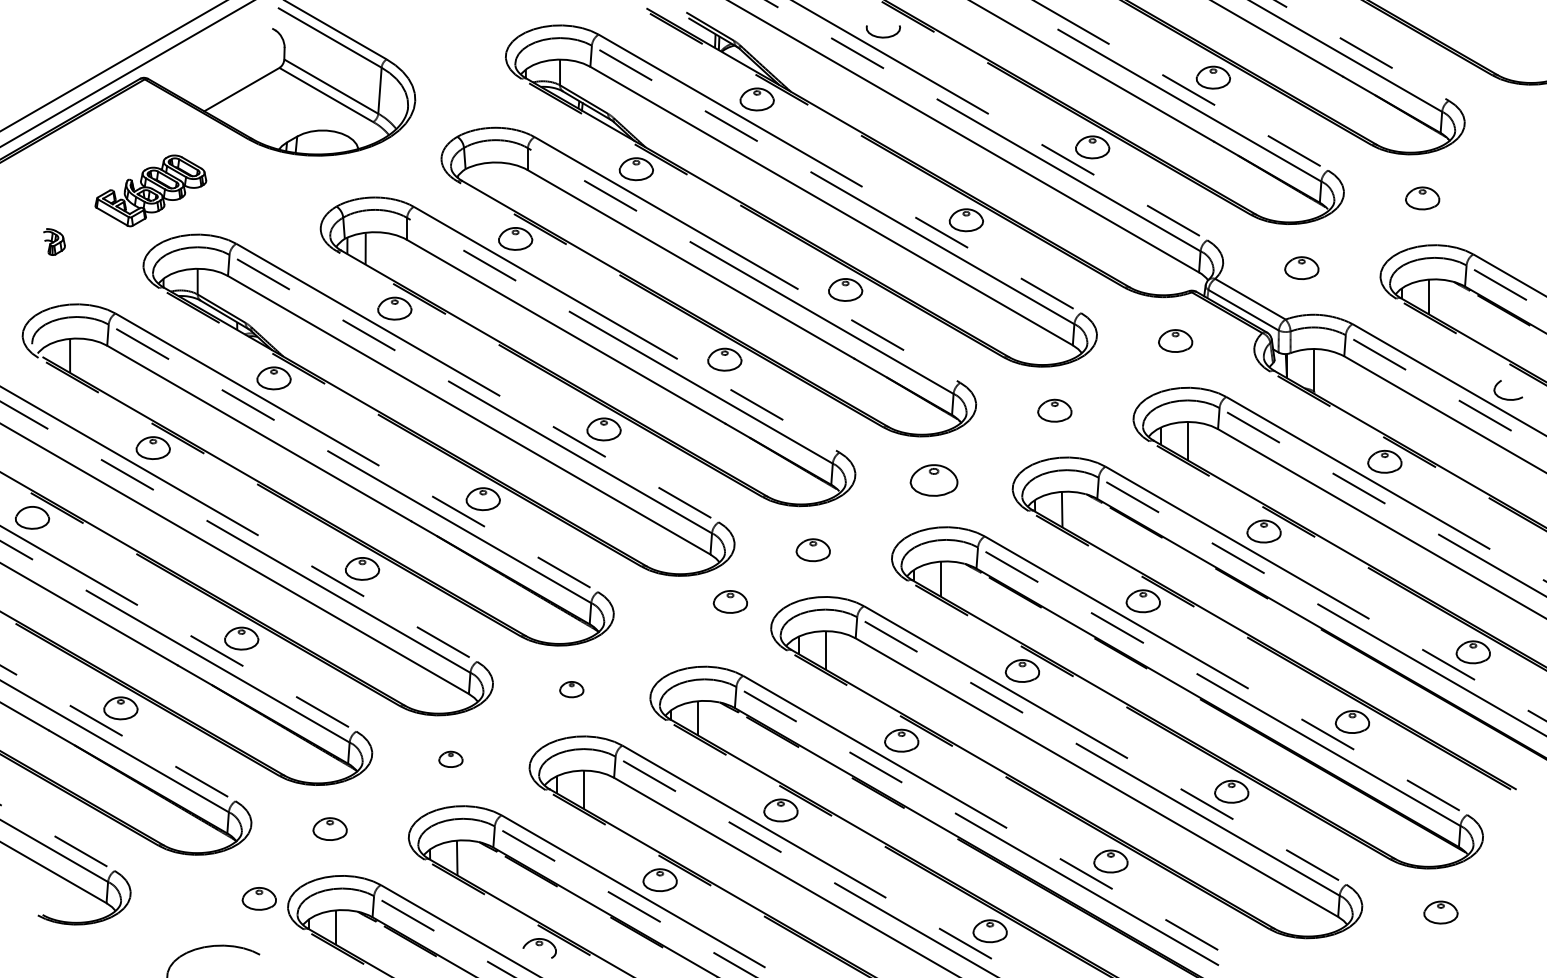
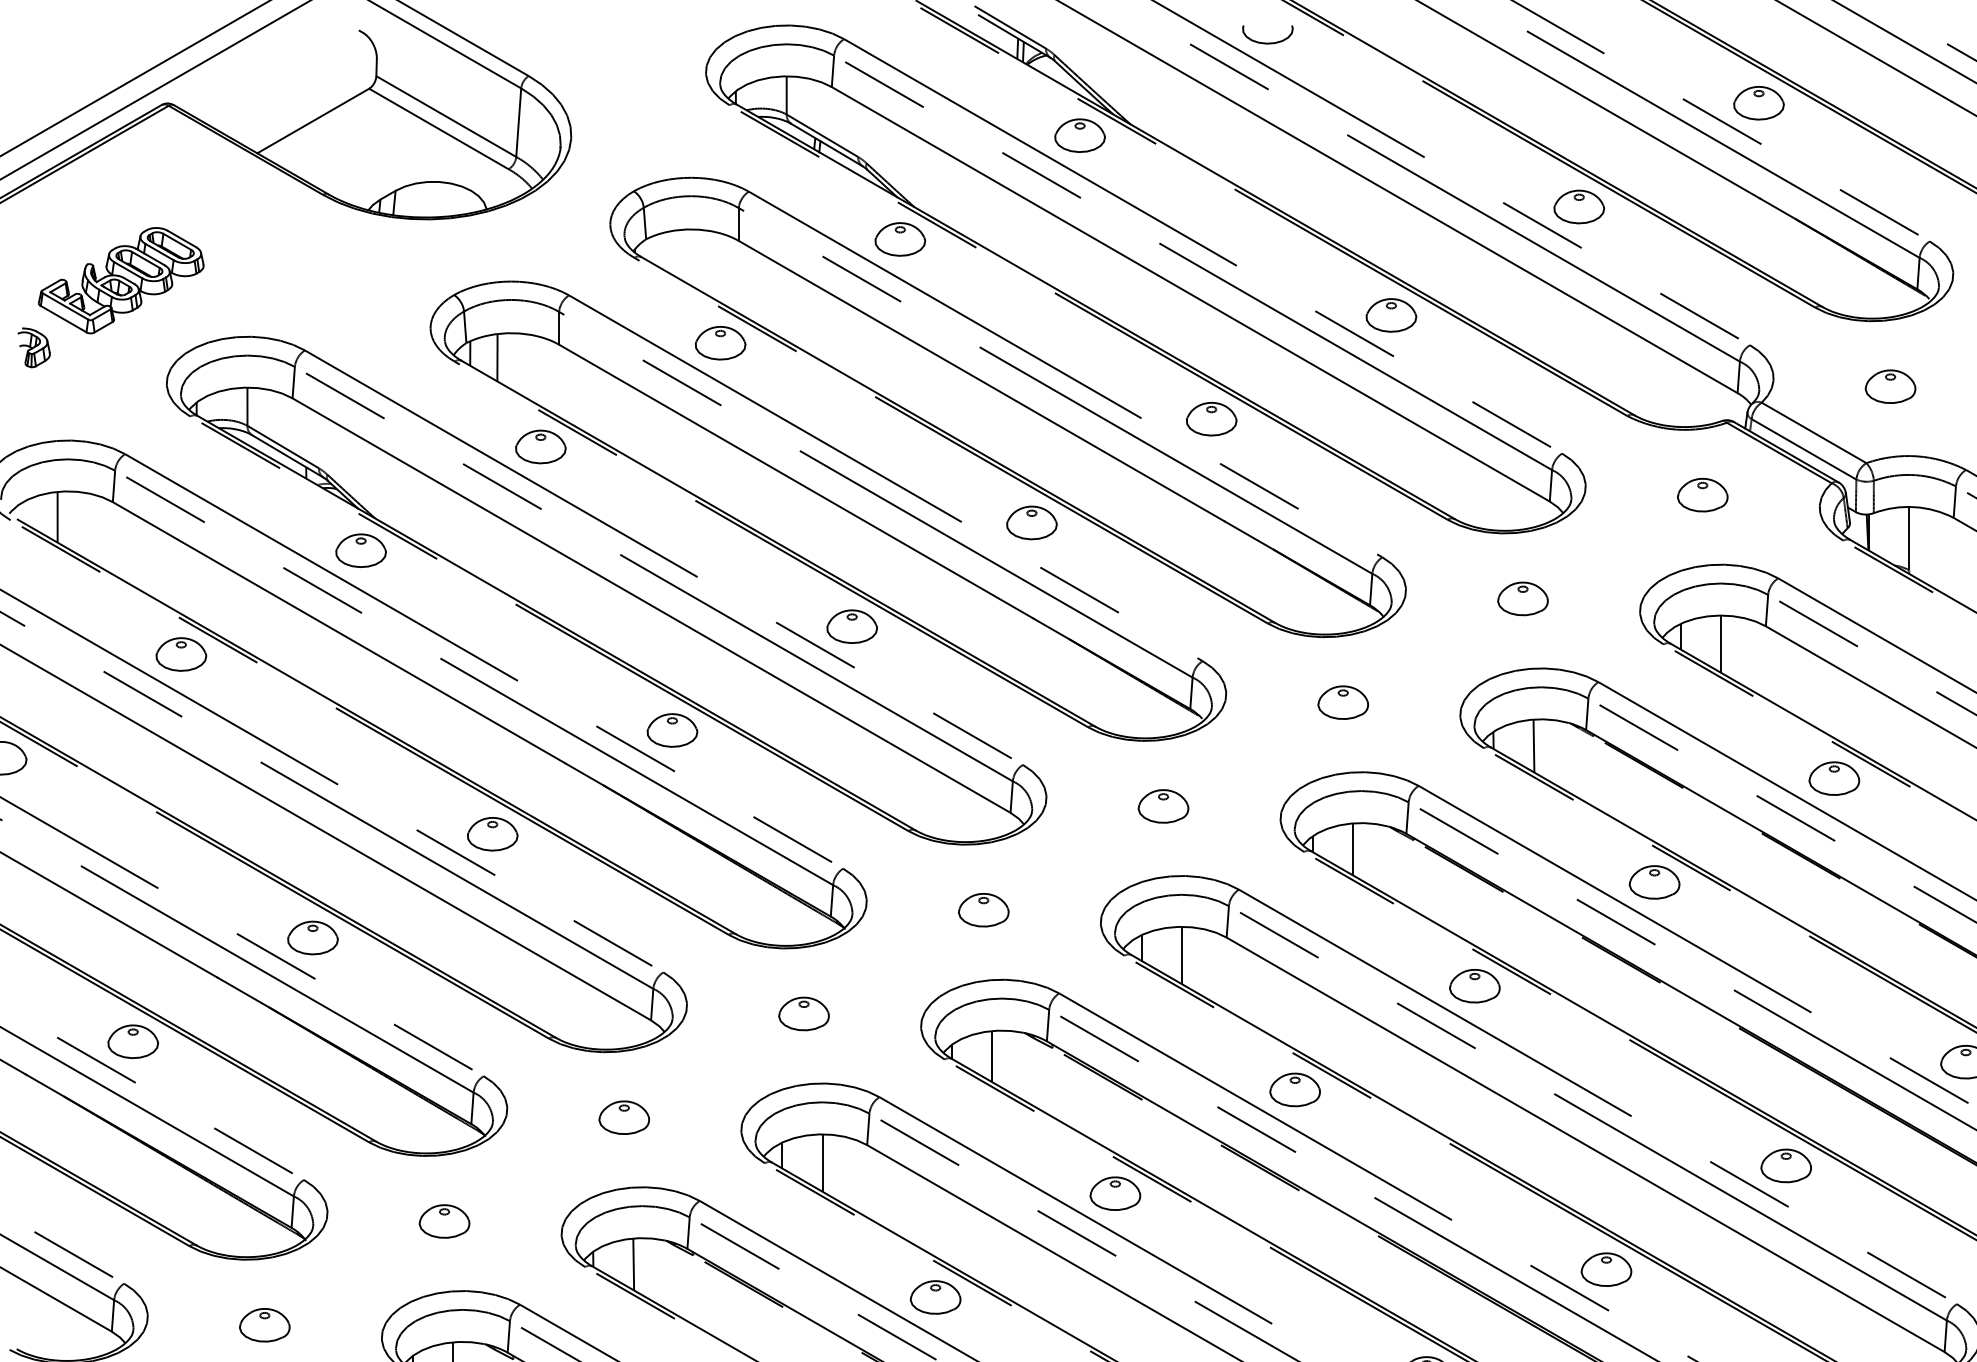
part: (150, 190) -> (120, 280), moved
part: (933, 480) -> (1342, 702), size x0.71
part: (729, 601) -> (982, 909), moved
part: (571, 689) -> (803, 1013), size x1.43
part: (450, 759) -> (623, 1117), size x1.43
part: (258, 898) -> (263, 1324), moved

